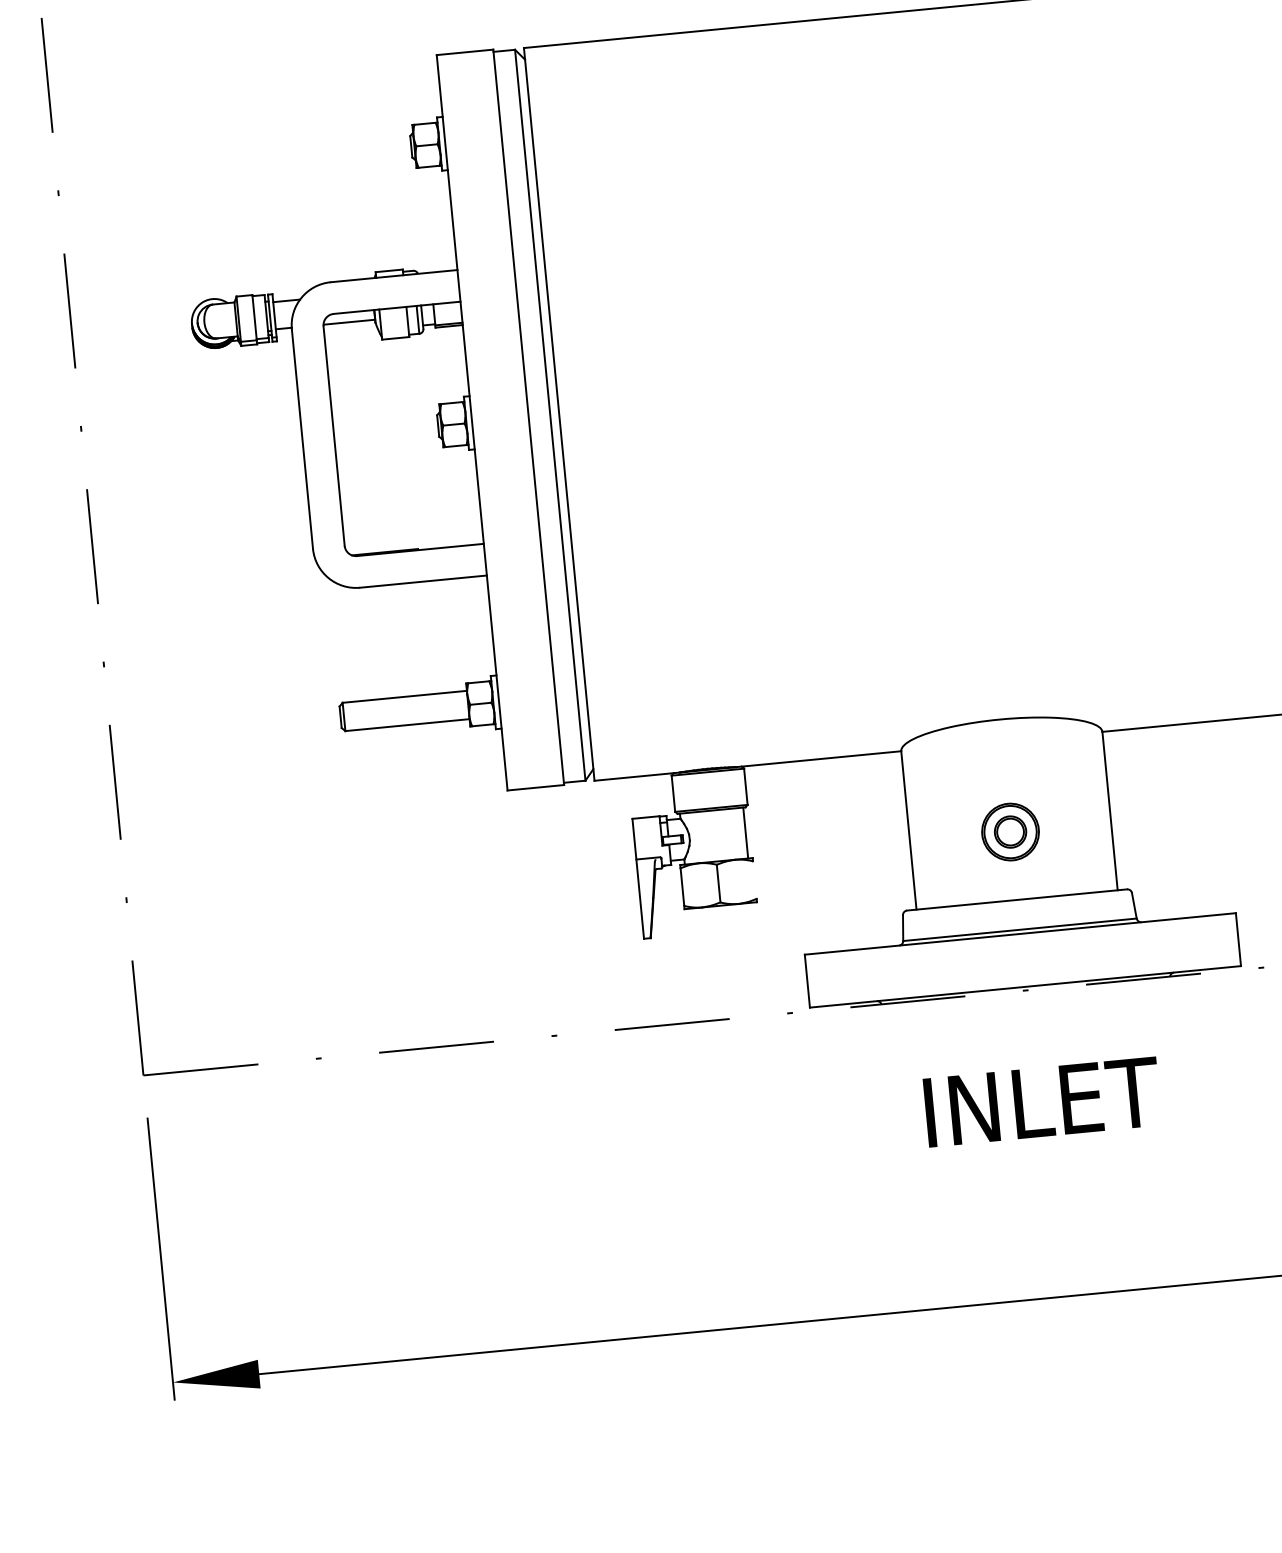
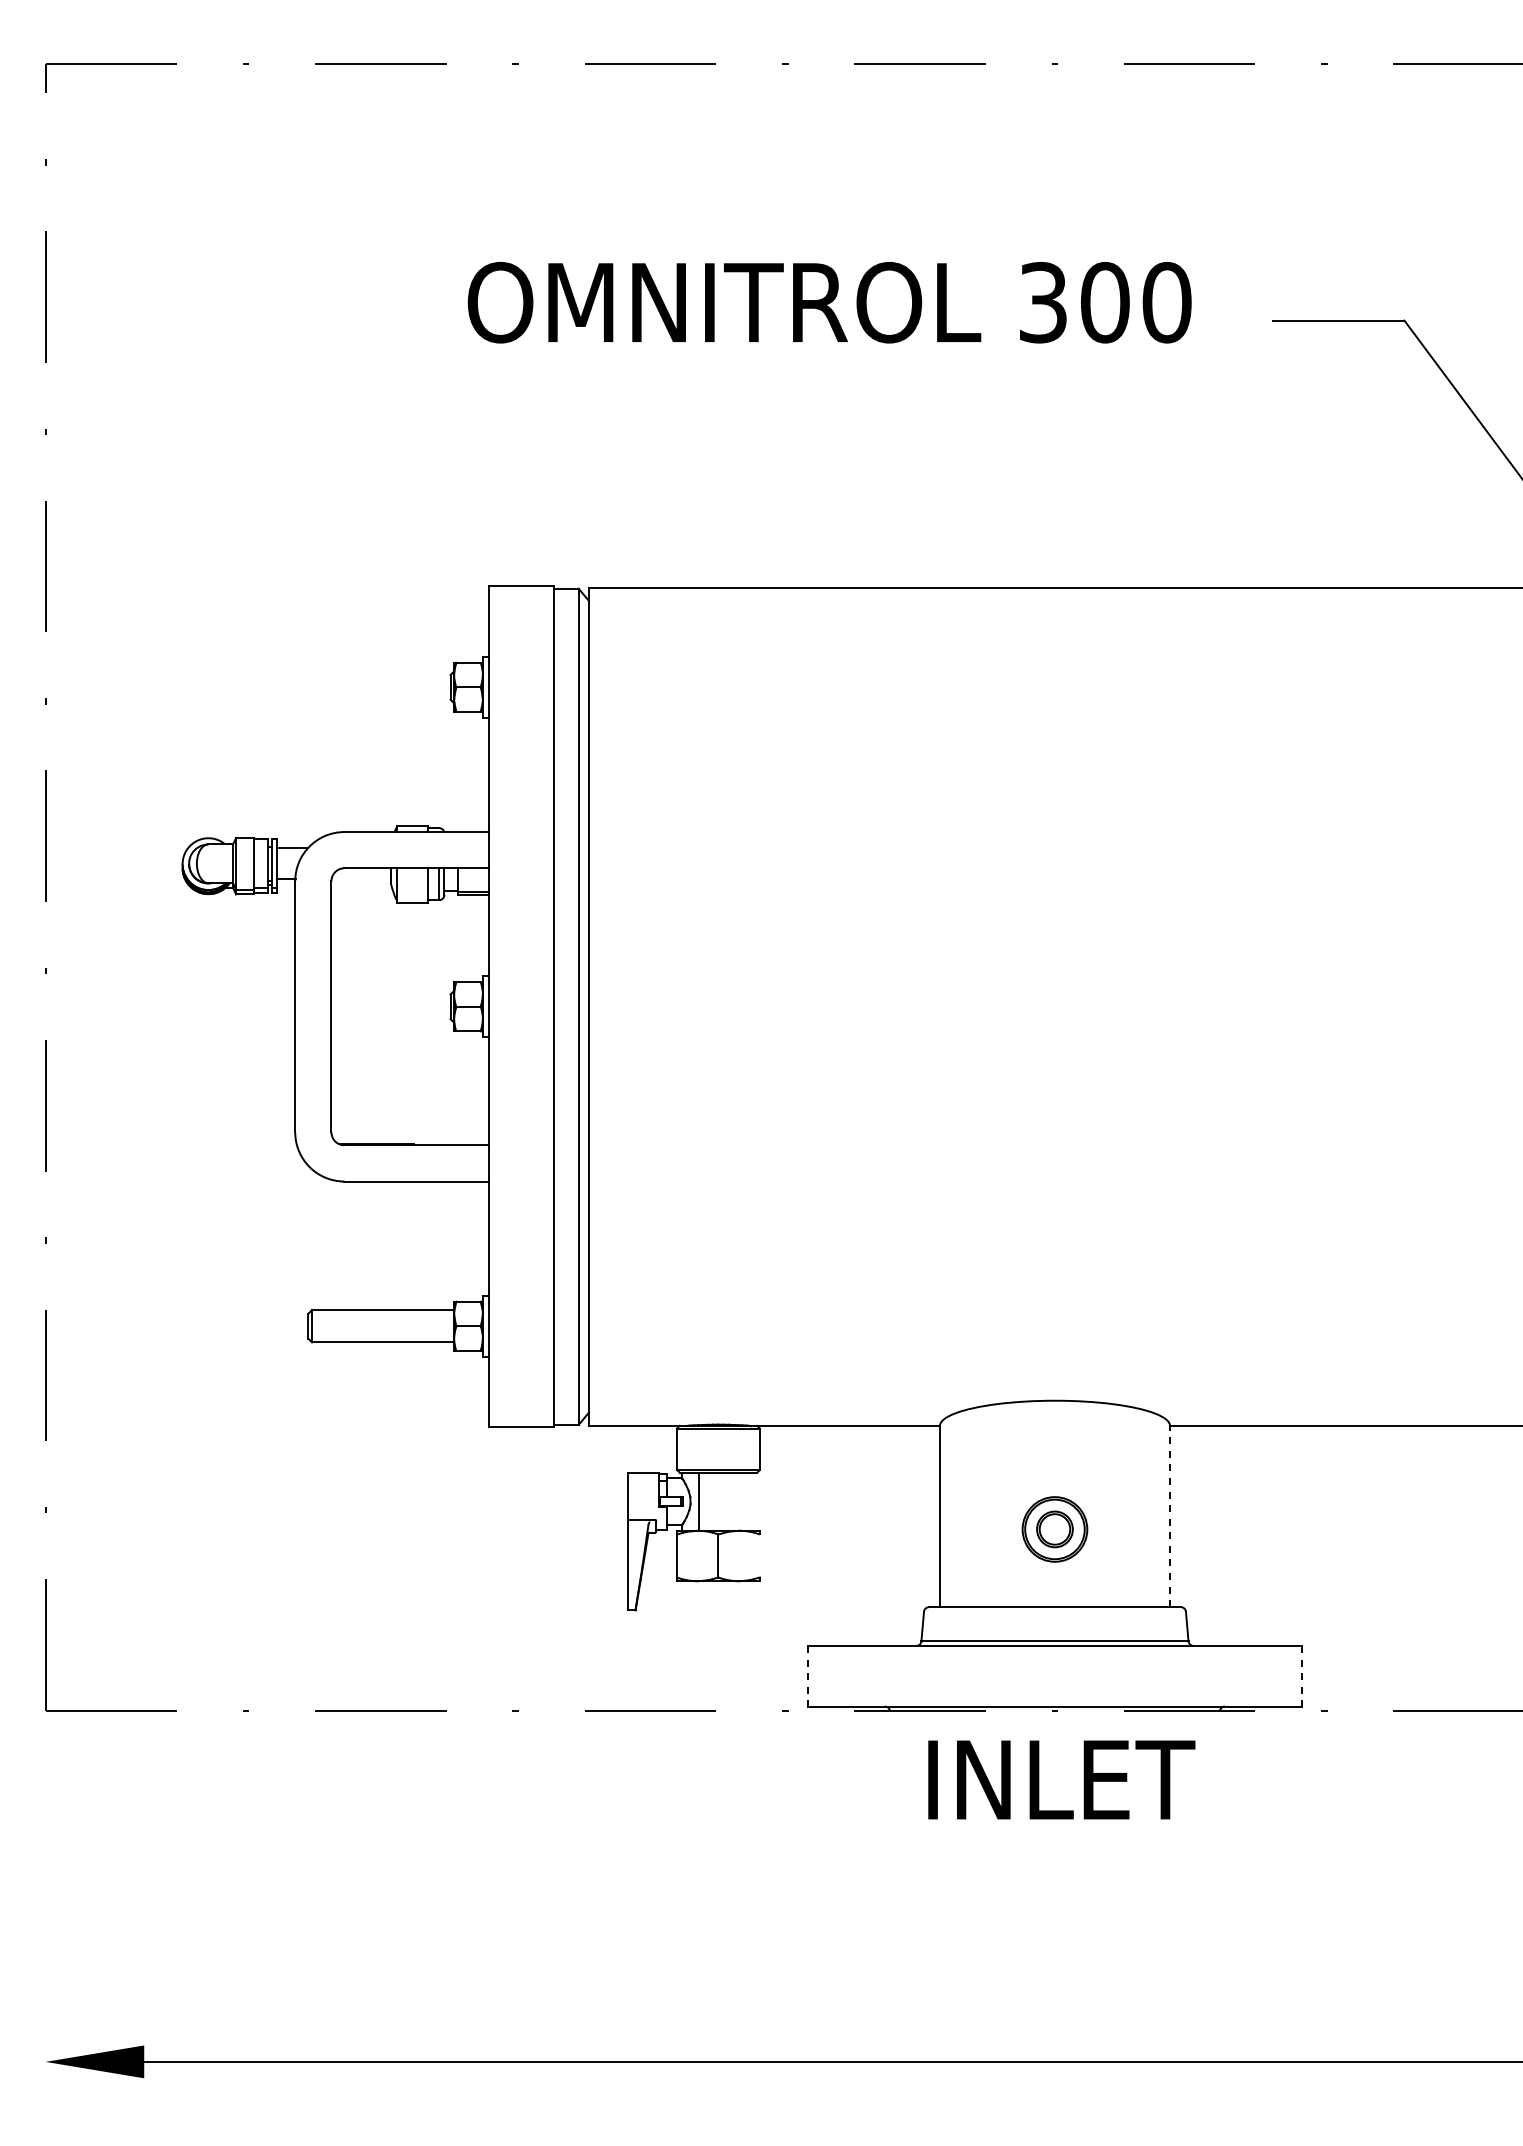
line: (349, 322) -> (361, 879), removed
line: (1110, 811) -> (1170, 1516), solid -> dashed
line: (745, 832) -> (698, 1501), moved
line: (1238, 939) -> (1301, 1676), solid -> dashed
line: (807, 981) -> (808, 1676), solid -> dashed
text: (1042, 1101) -> (1061, 1779), moved
line: (161, 1258) -> (45, 1920), removed

